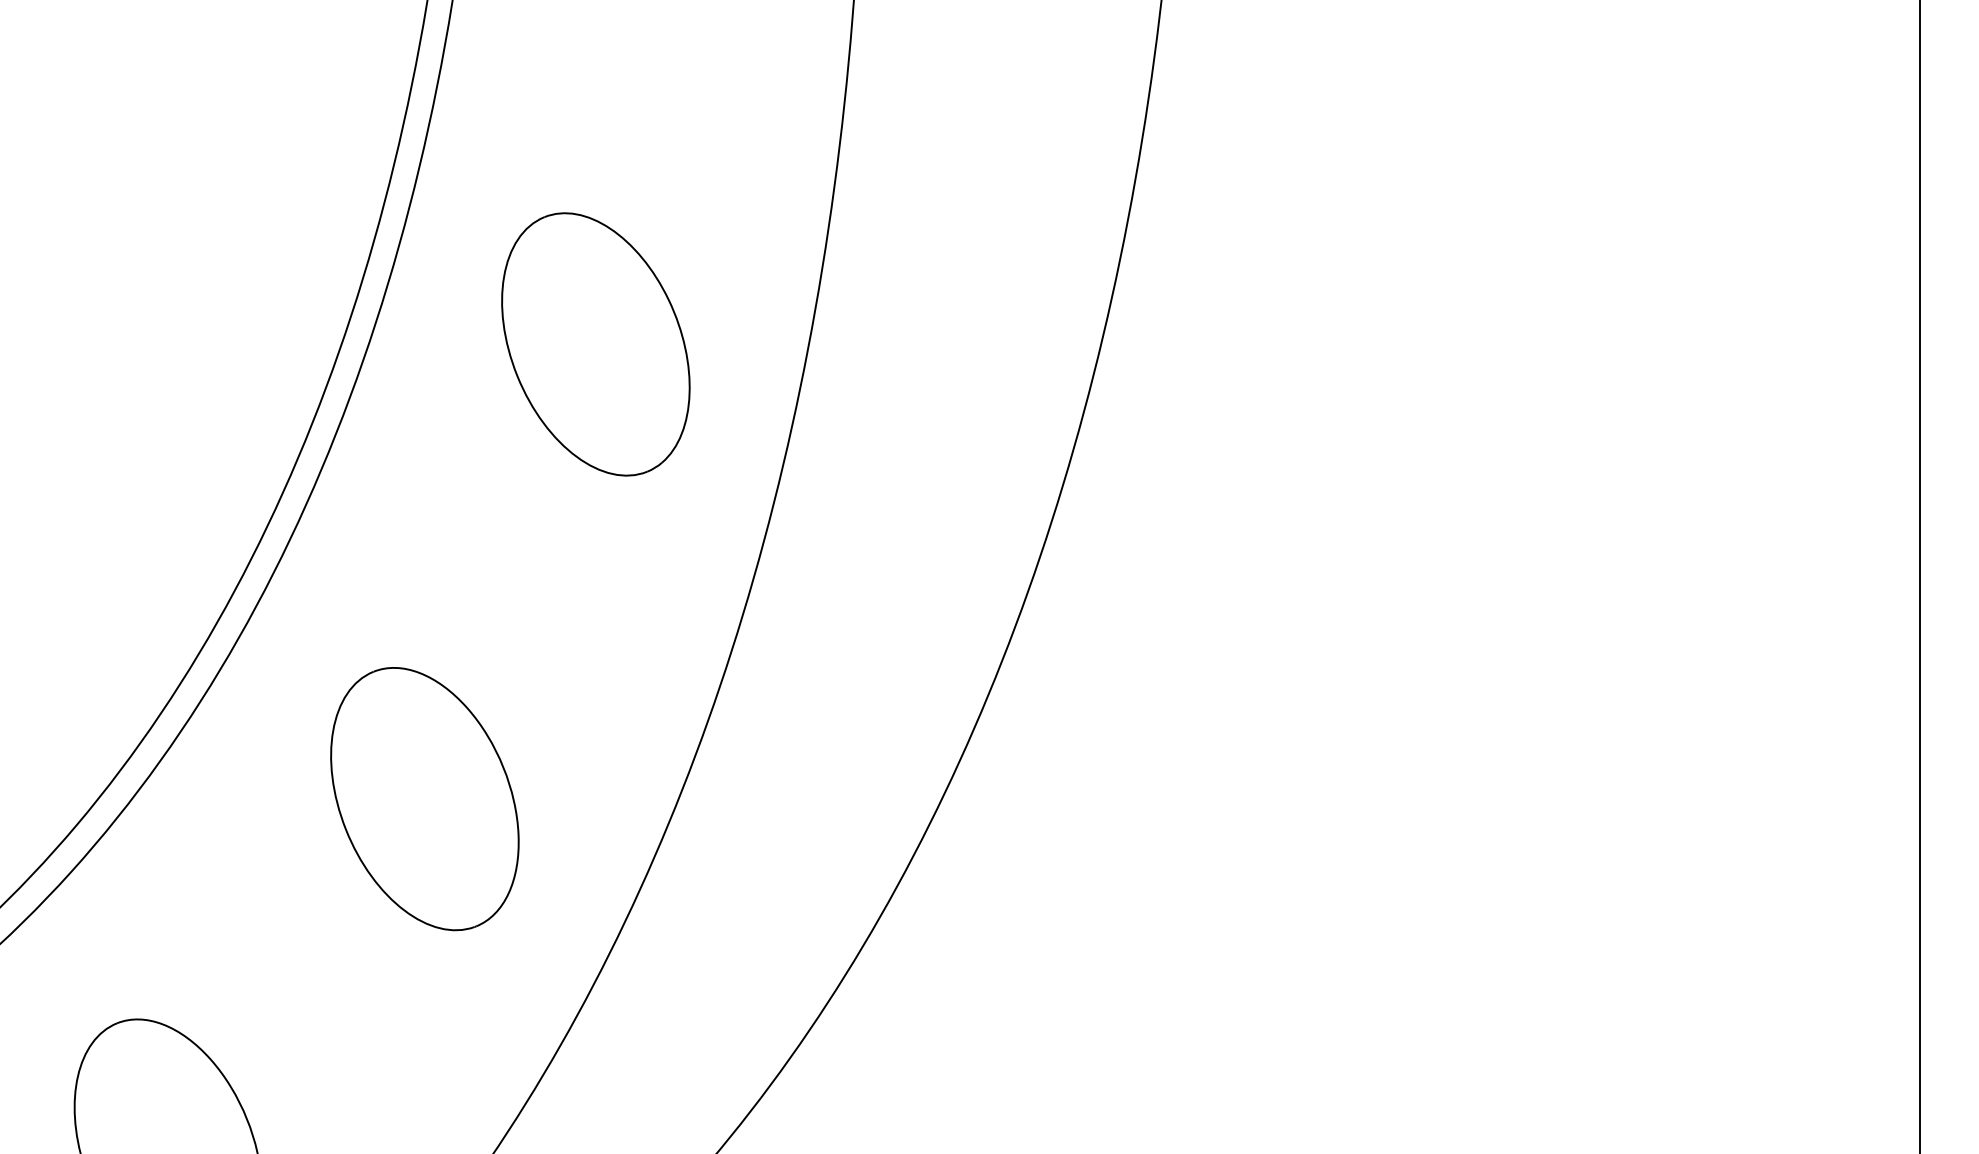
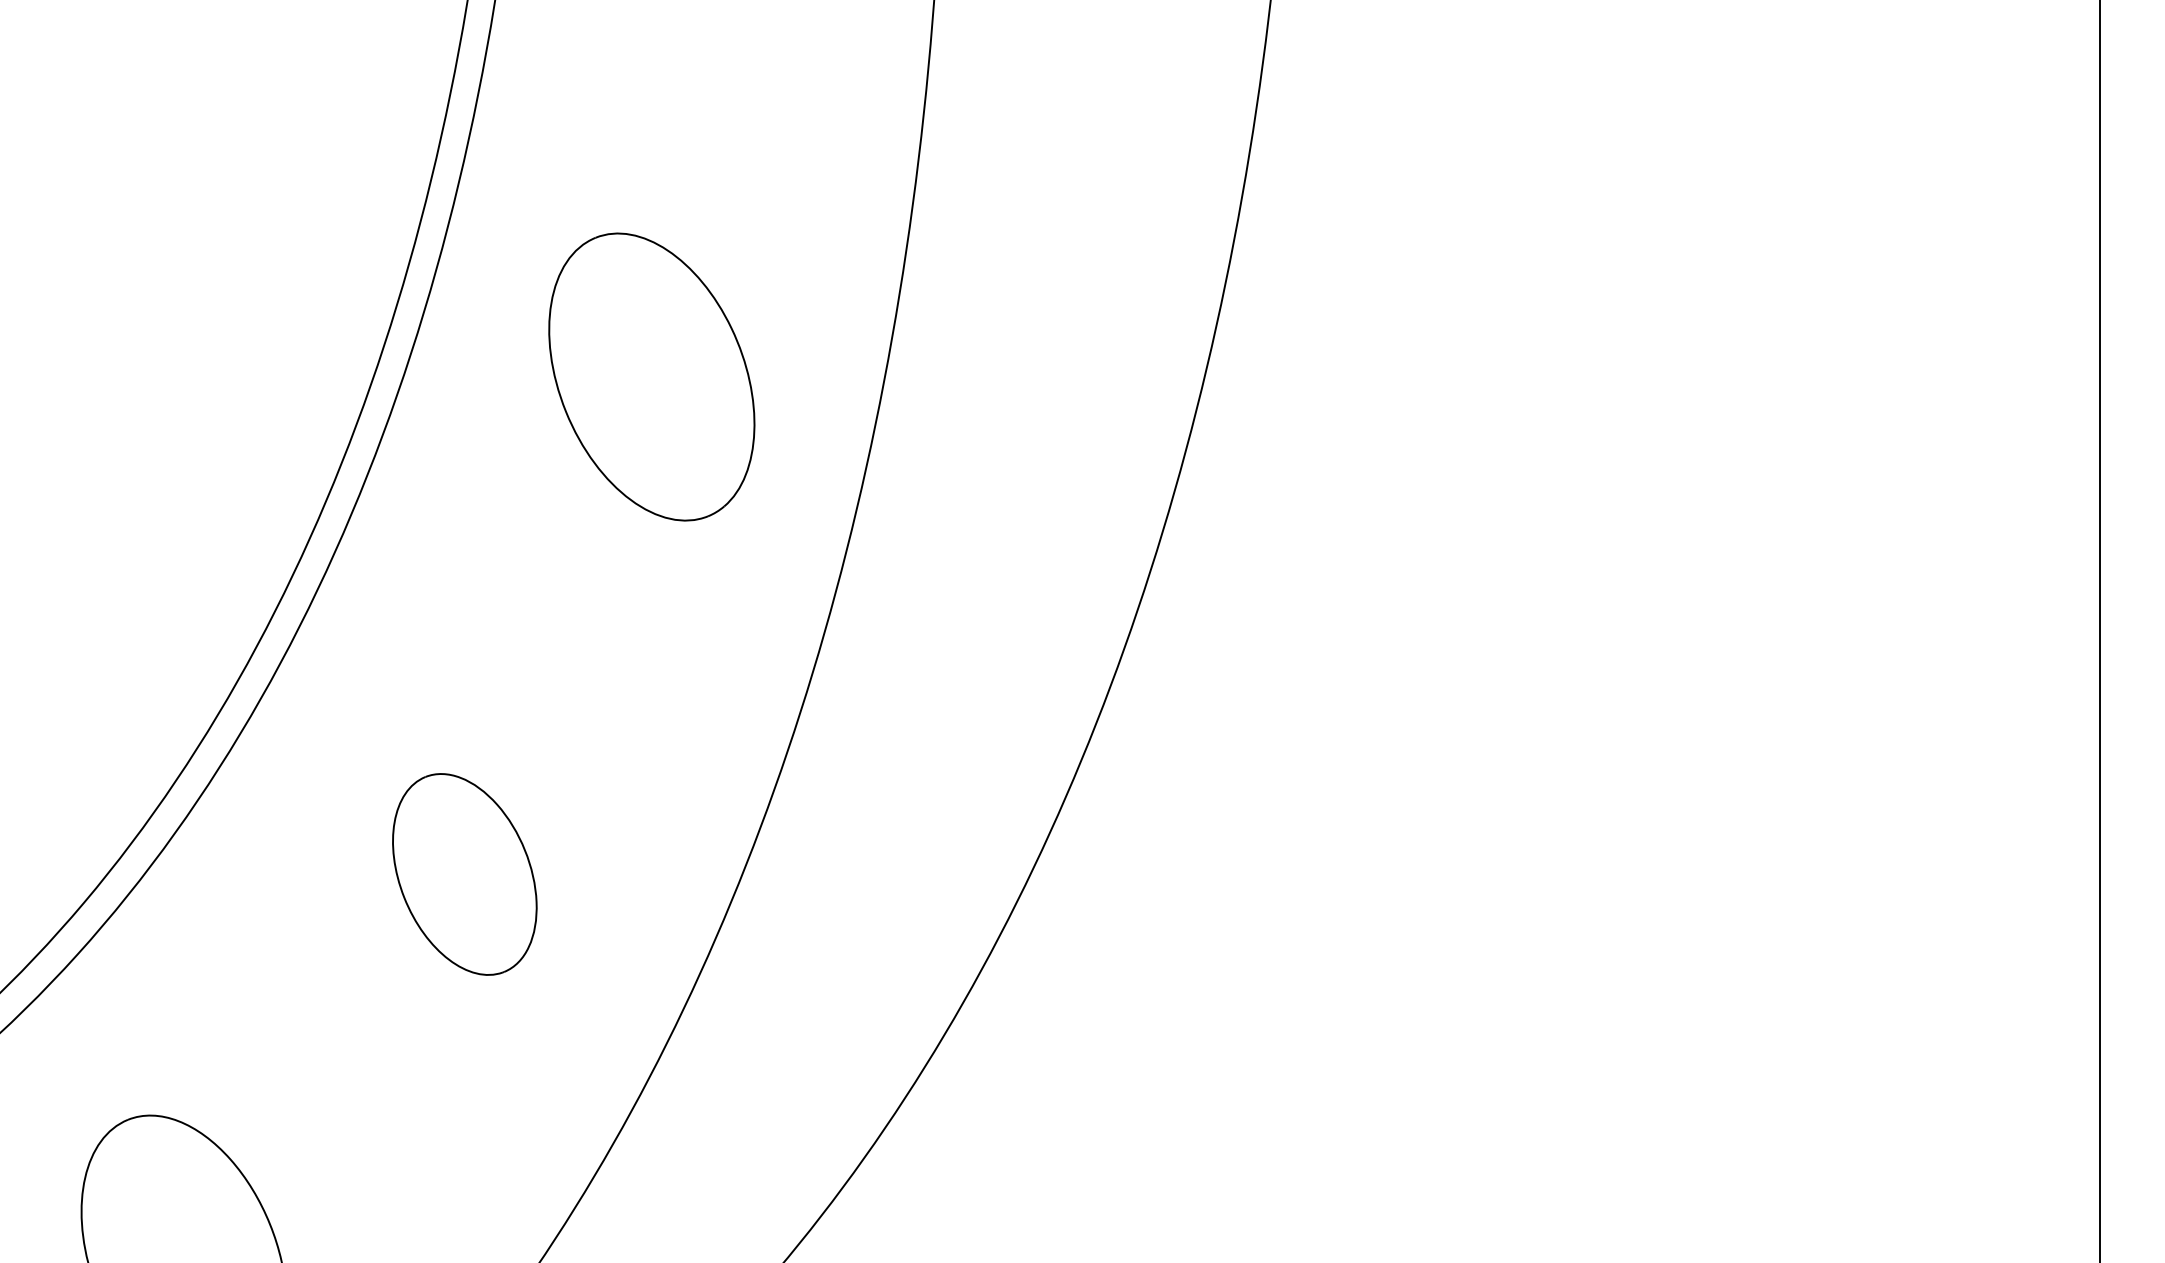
part: (424, 799) -> (464, 874), size x0.7

